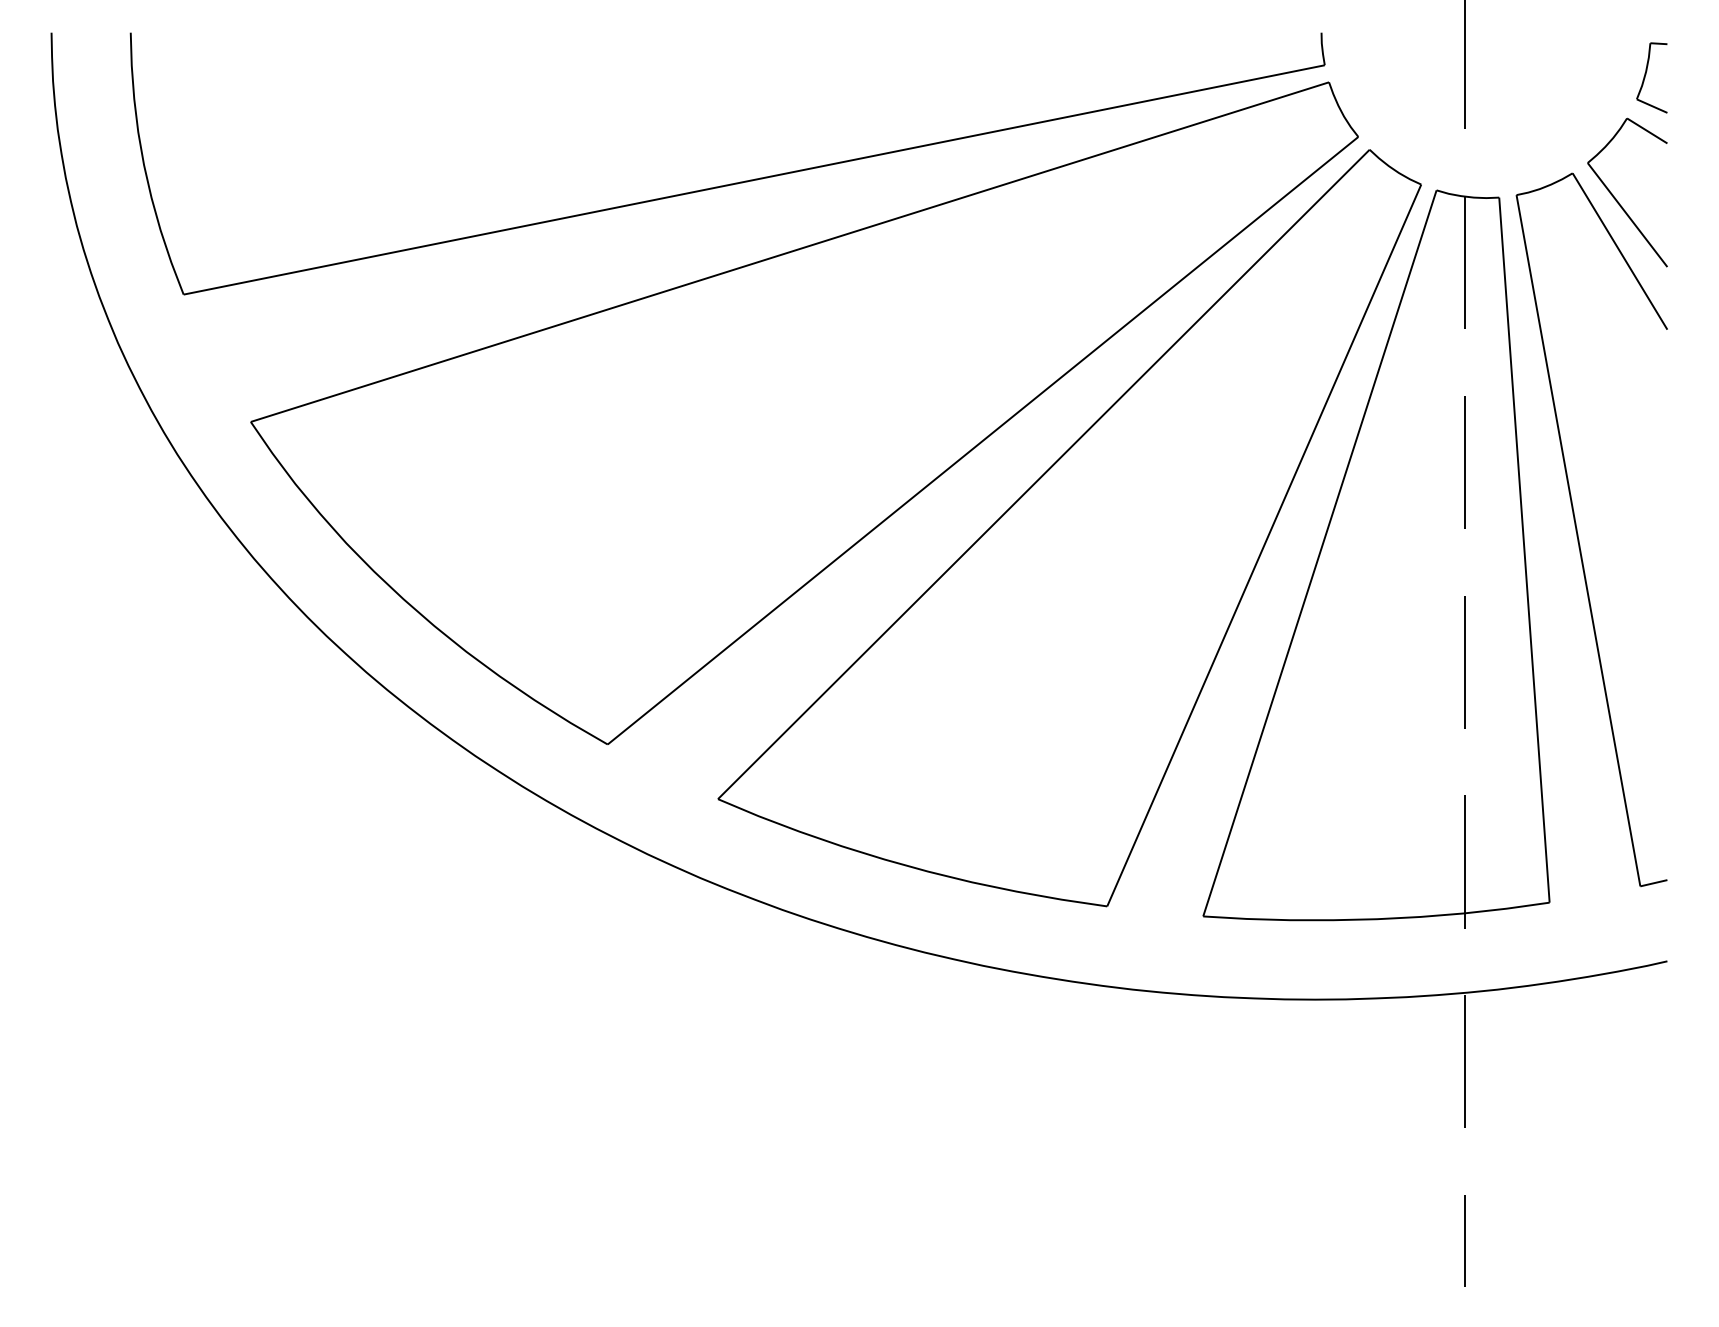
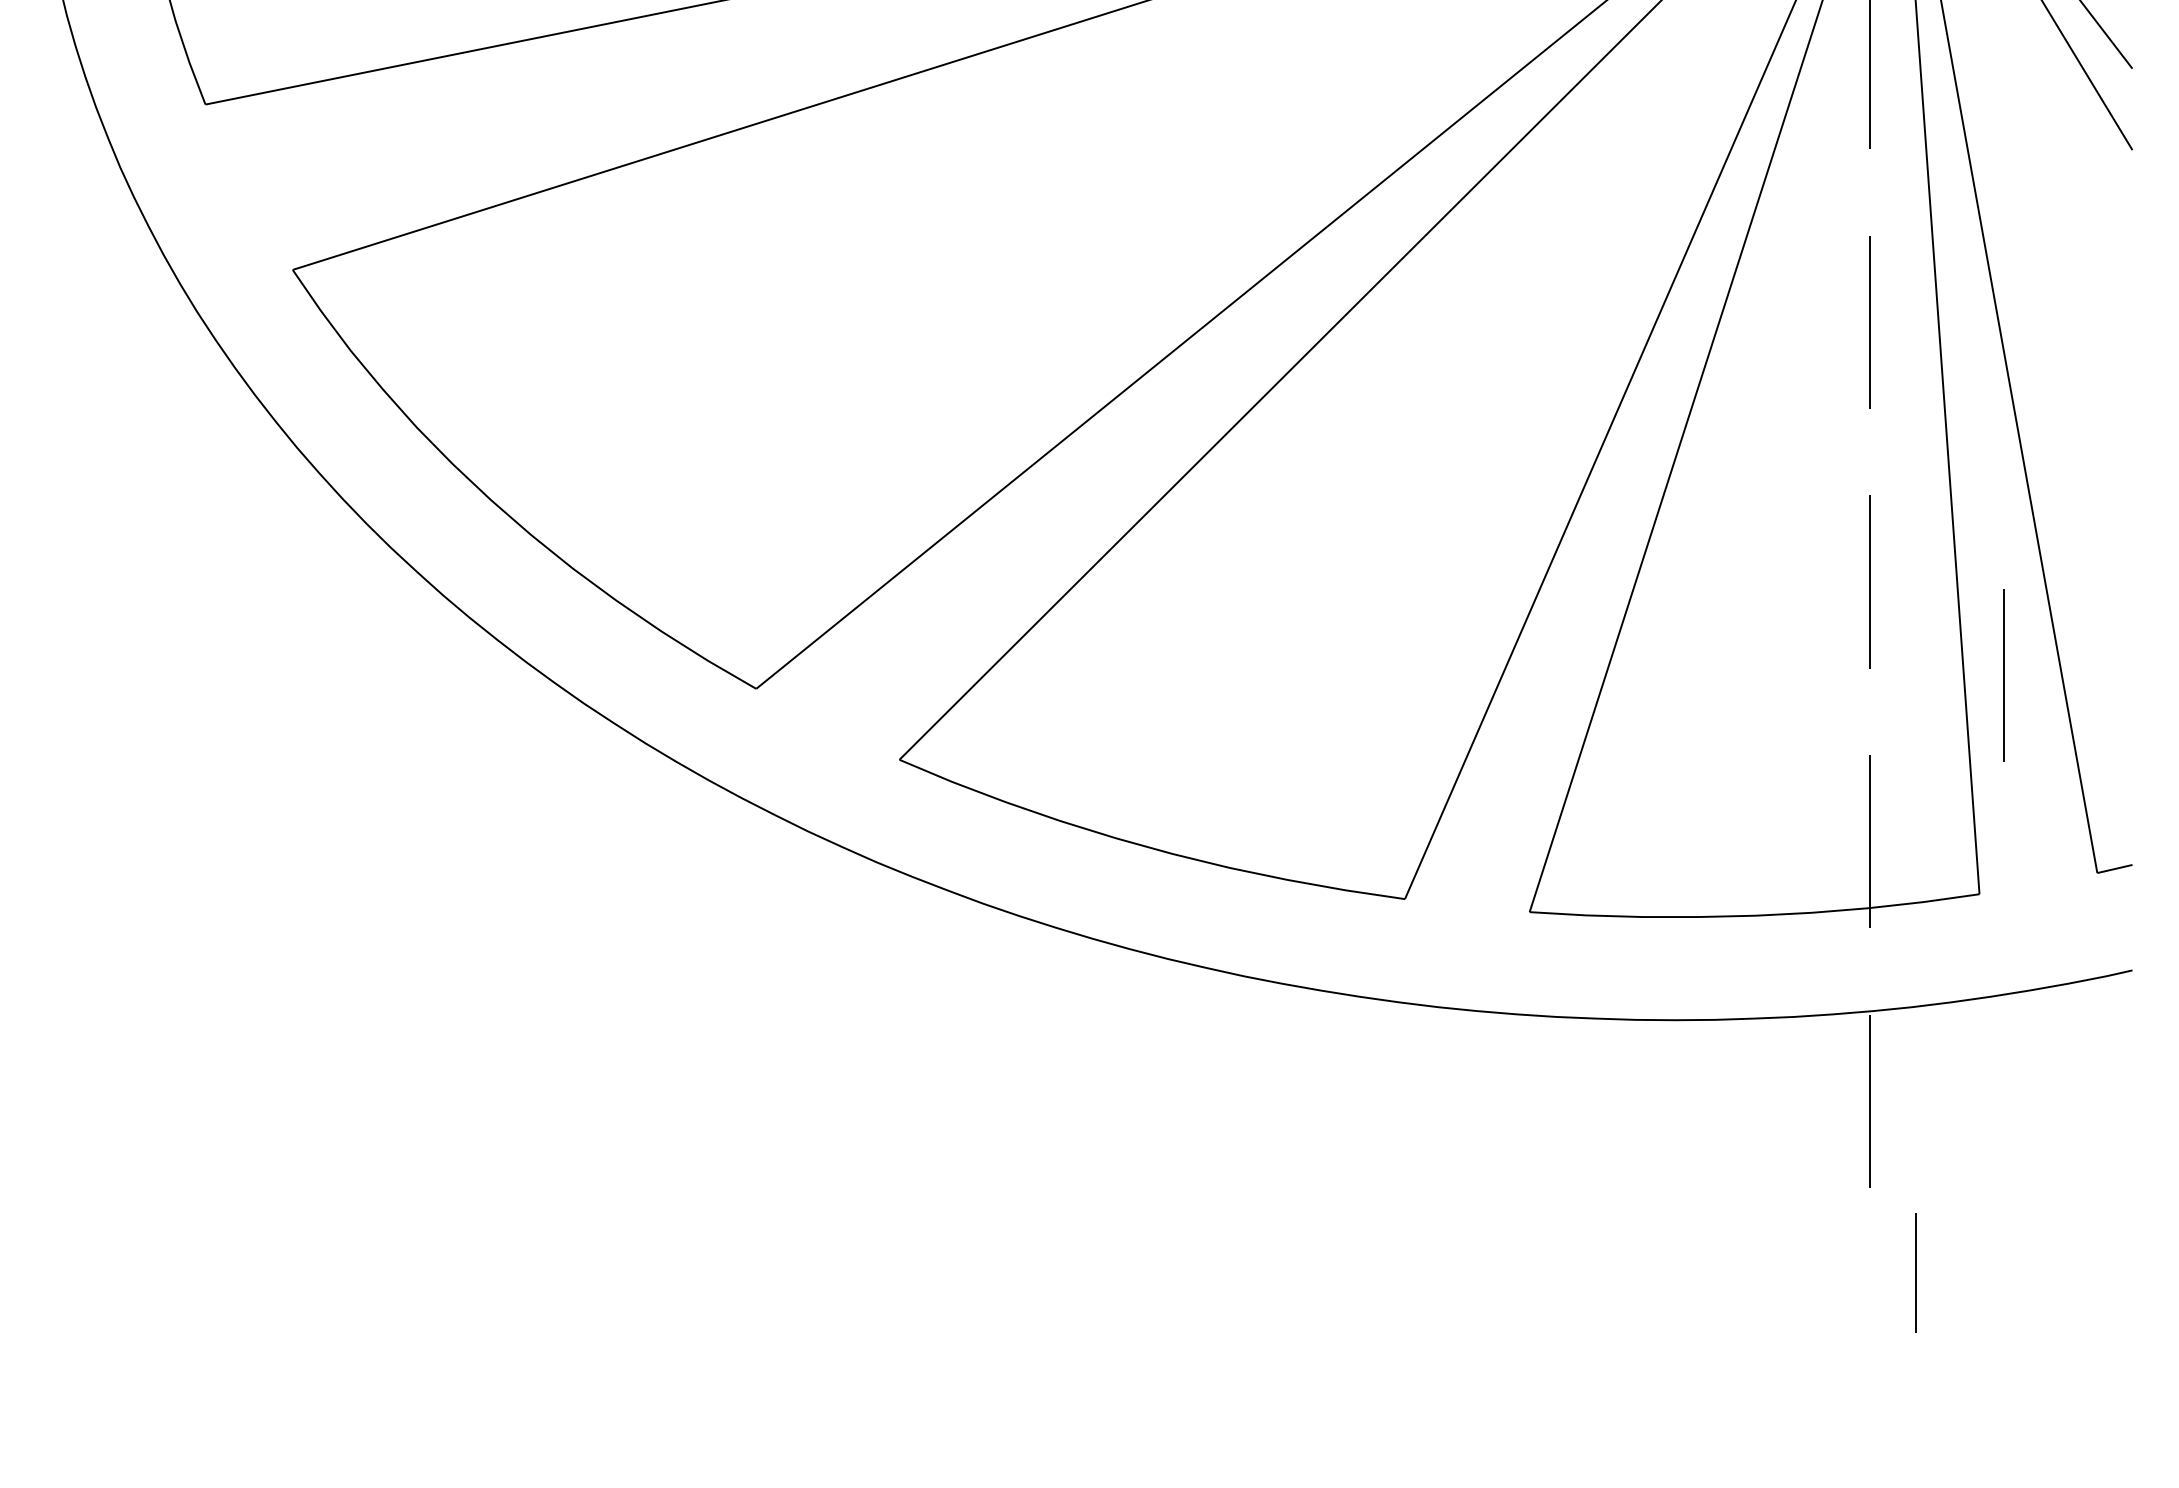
line: (1567, 734) -> (2002, 675), added
line: (1464, 1240) -> (1914, 1271), moved

